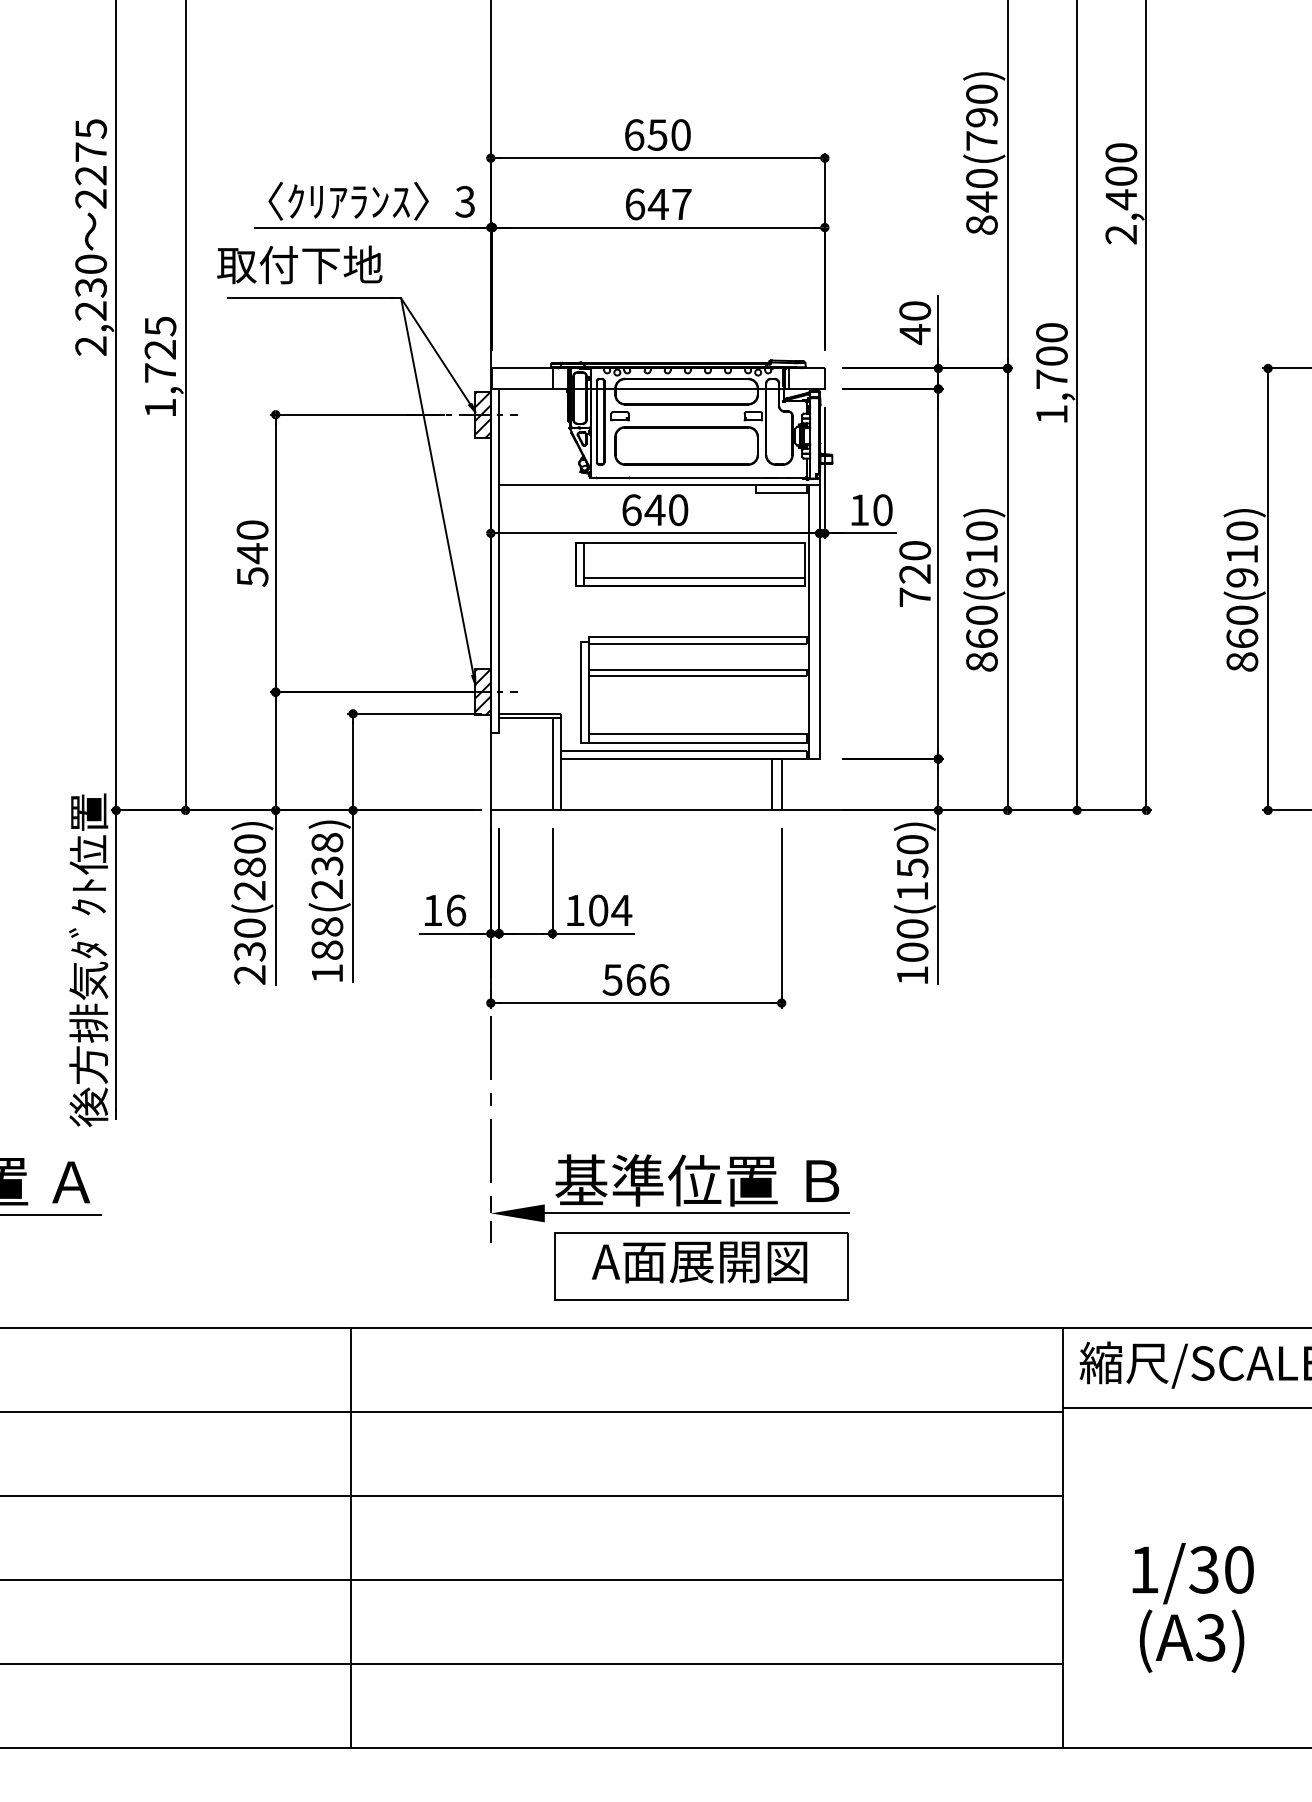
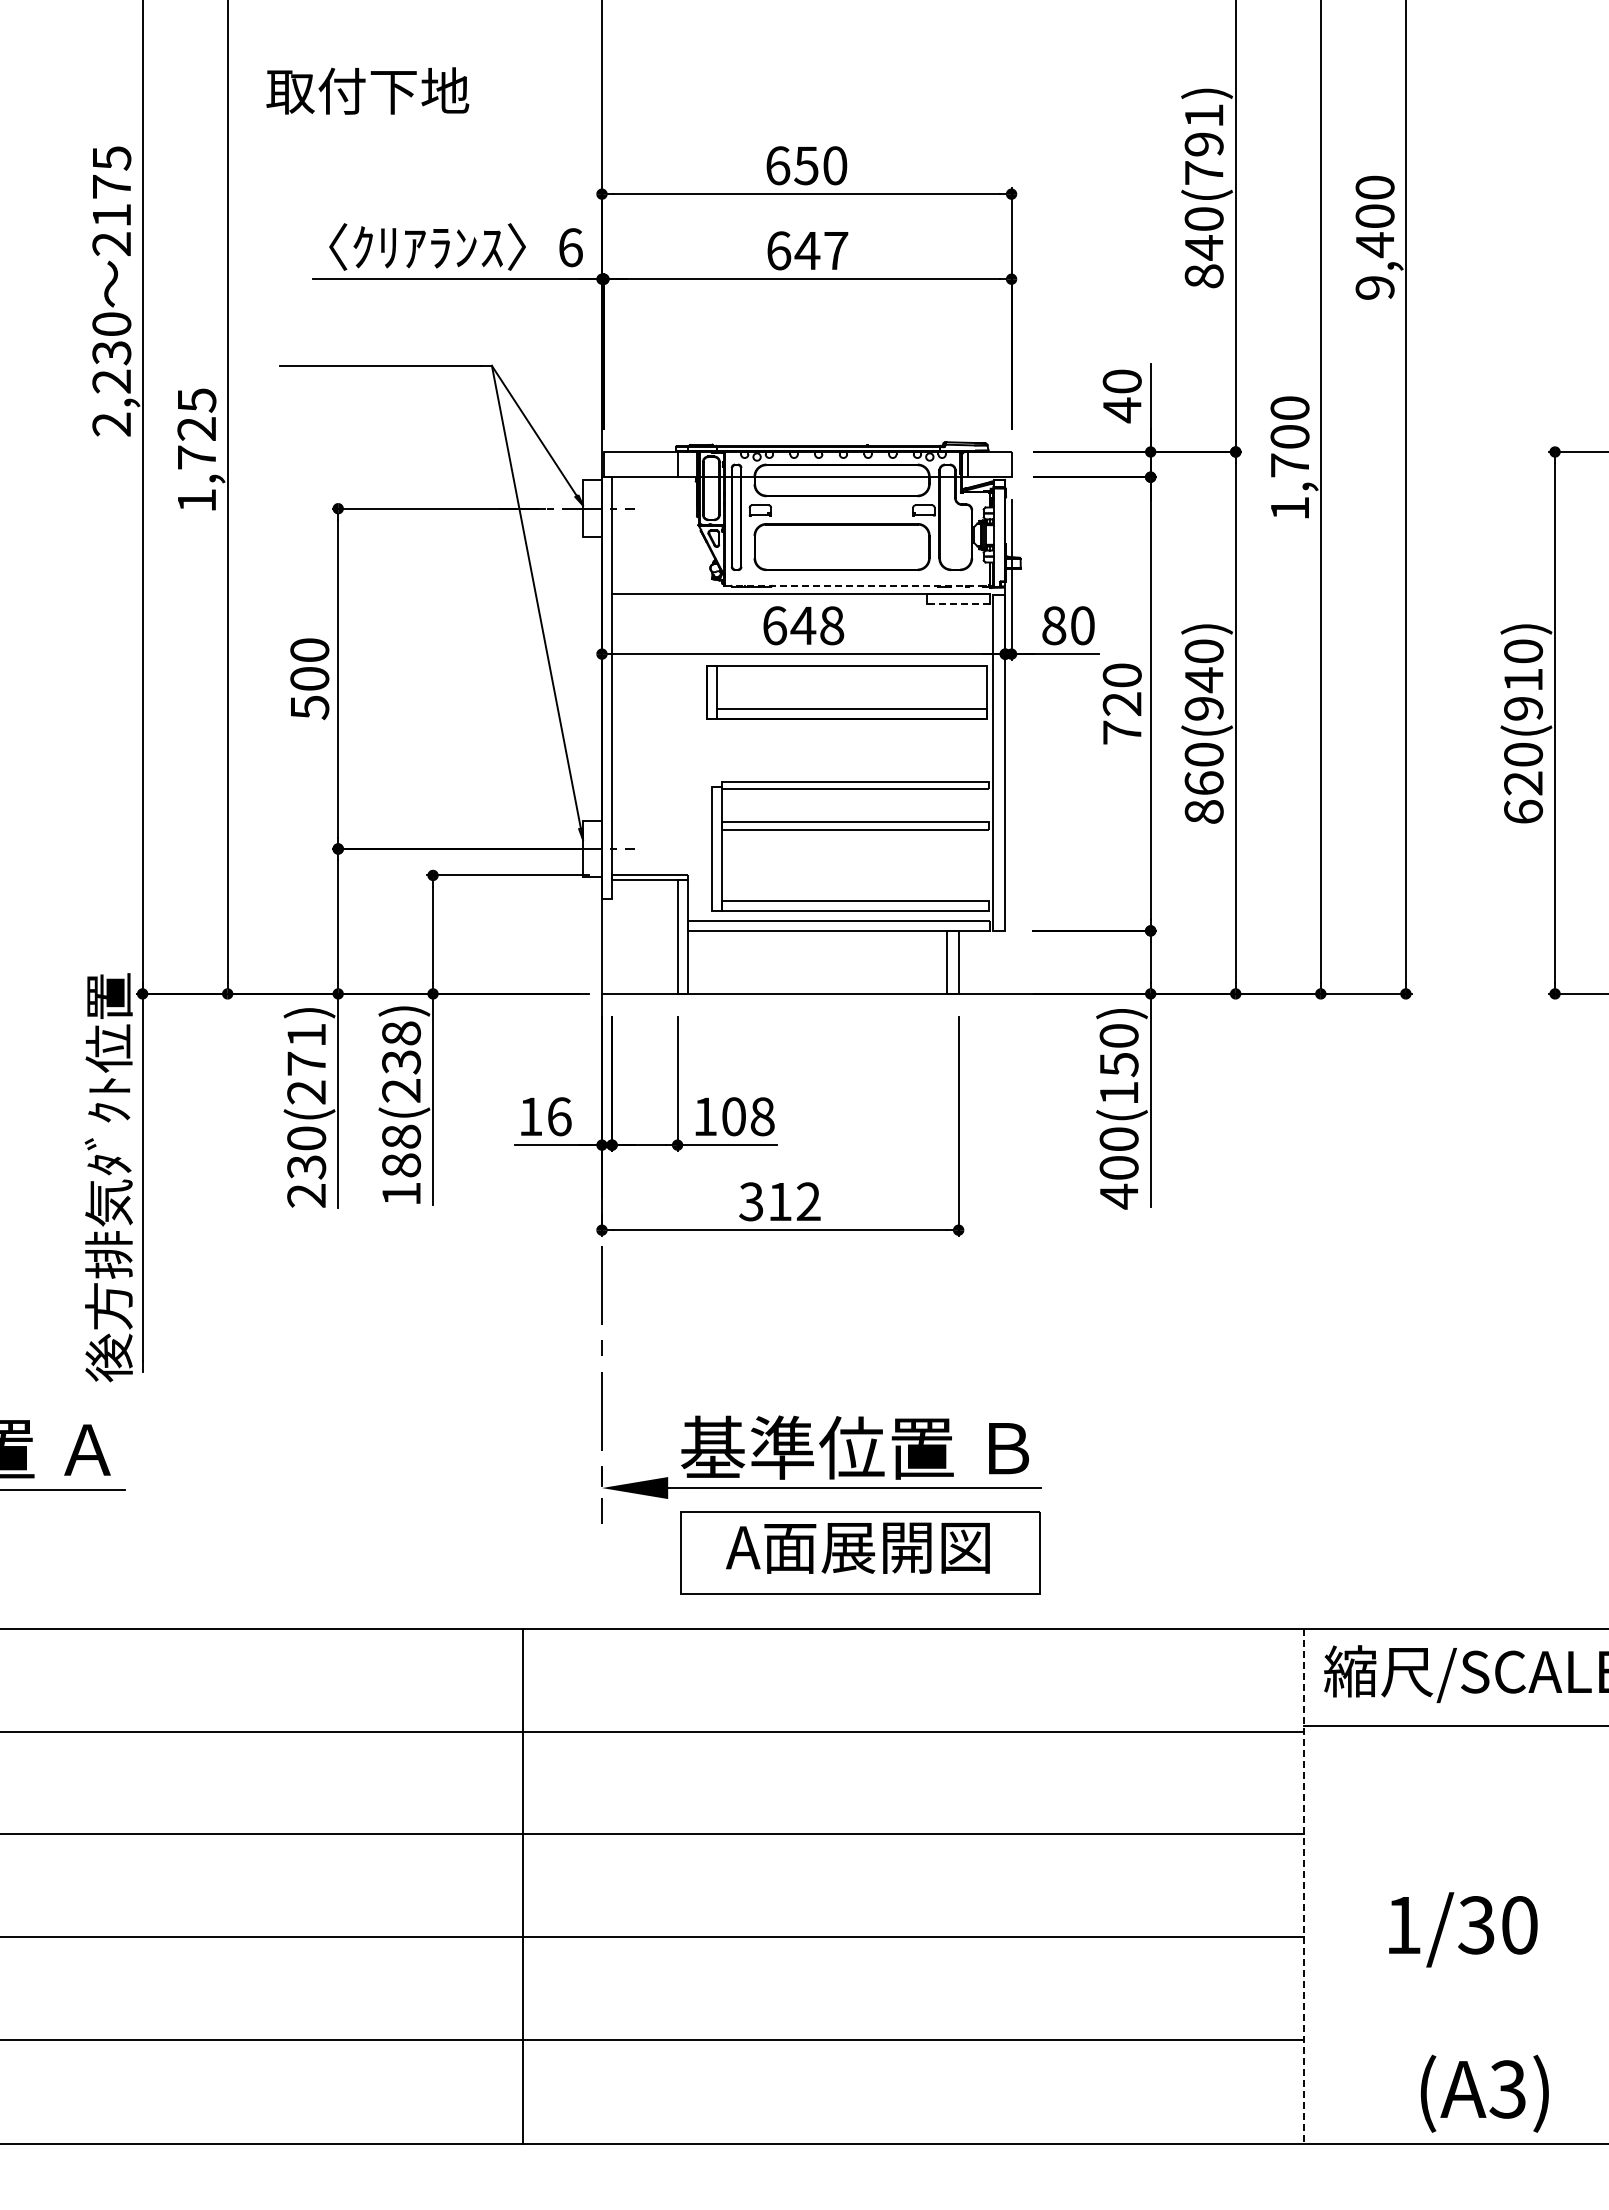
text: (981, 94) -> (1203, 115), 840(790) -> 840(791)
text: (90, 175) -> (111, 215), 2275 -> 2175
text: (465, 201) -> (570, 247), 3 -> 6
text: (1121, 234) -> (1375, 287), 2,400 -> 9,400
text: (299, 264) -> (367, 90), moved
hatch: (483, 414) -> (592, 508), removed
line: (699, 477) -> (857, 585), solid -> dashed
line: (781, 492) -> (958, 604), solid -> dashed
text: (678, 509) -> (832, 625), 640 -> 648
text: (859, 509) -> (1054, 625), 10 -> 80
text: (252, 554) -> (309, 679), 540 -> 500
text: (982, 554) -> (1204, 680), 860(910) -> 860(940)
text: (1242, 650) -> (1523, 797), 860(910) -> 620(910)
hatch: (483, 691) -> (592, 848), removed
text: (249, 855) -> (306, 1049), 230(280) -> 230(271)
text: (621, 910) -> (762, 1116), 104 -> 108
text: (912, 975) -> (1119, 1196), 100(150) -> 400(150)
text: (635, 979) -> (779, 1201), 566 -> 312
line: (351, 1537) -> (523, 1885), moved
line: (1063, 1538) -> (1304, 1886), solid -> dashed
text: (1191, 1641) -> (1484, 2093), moved

